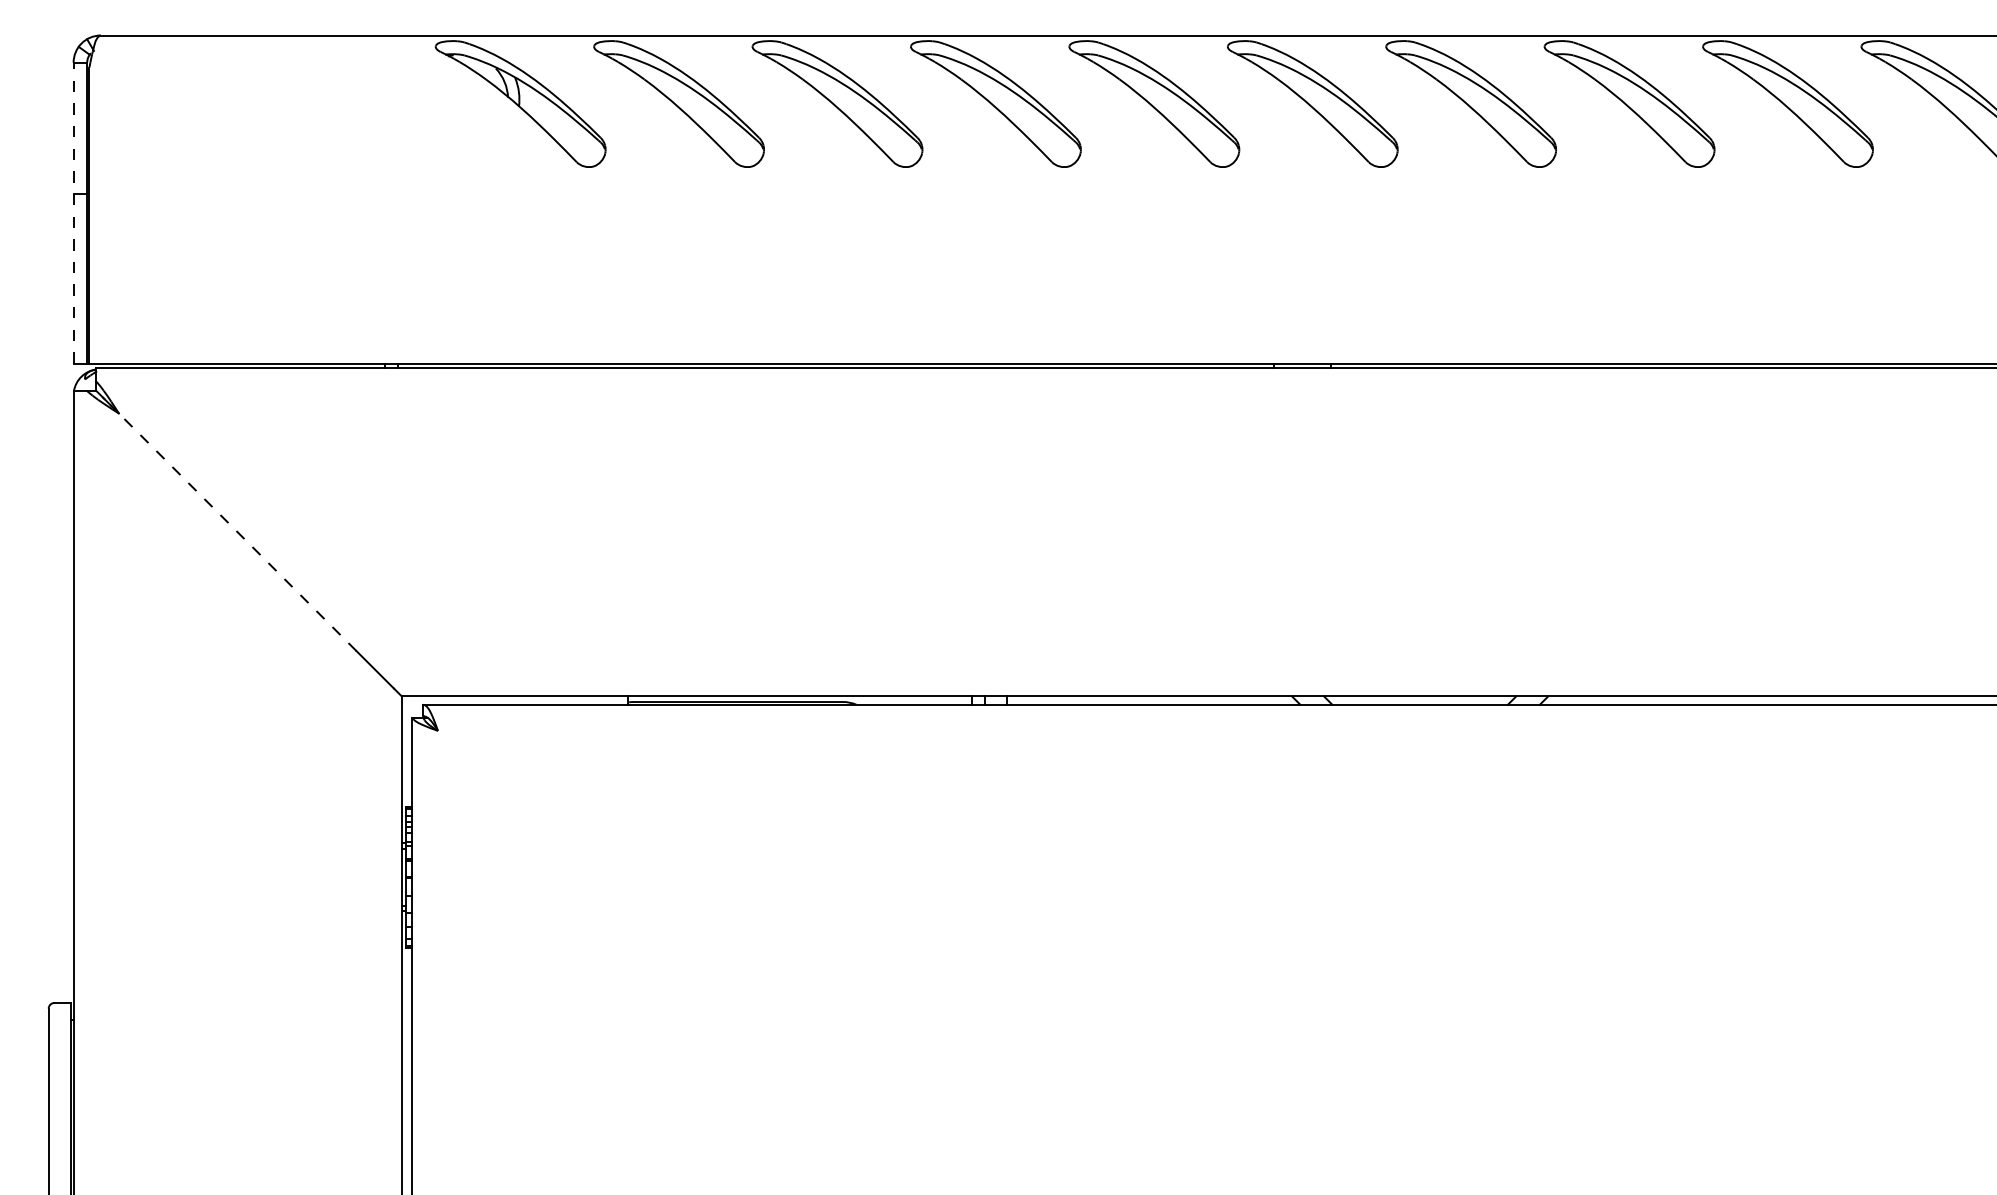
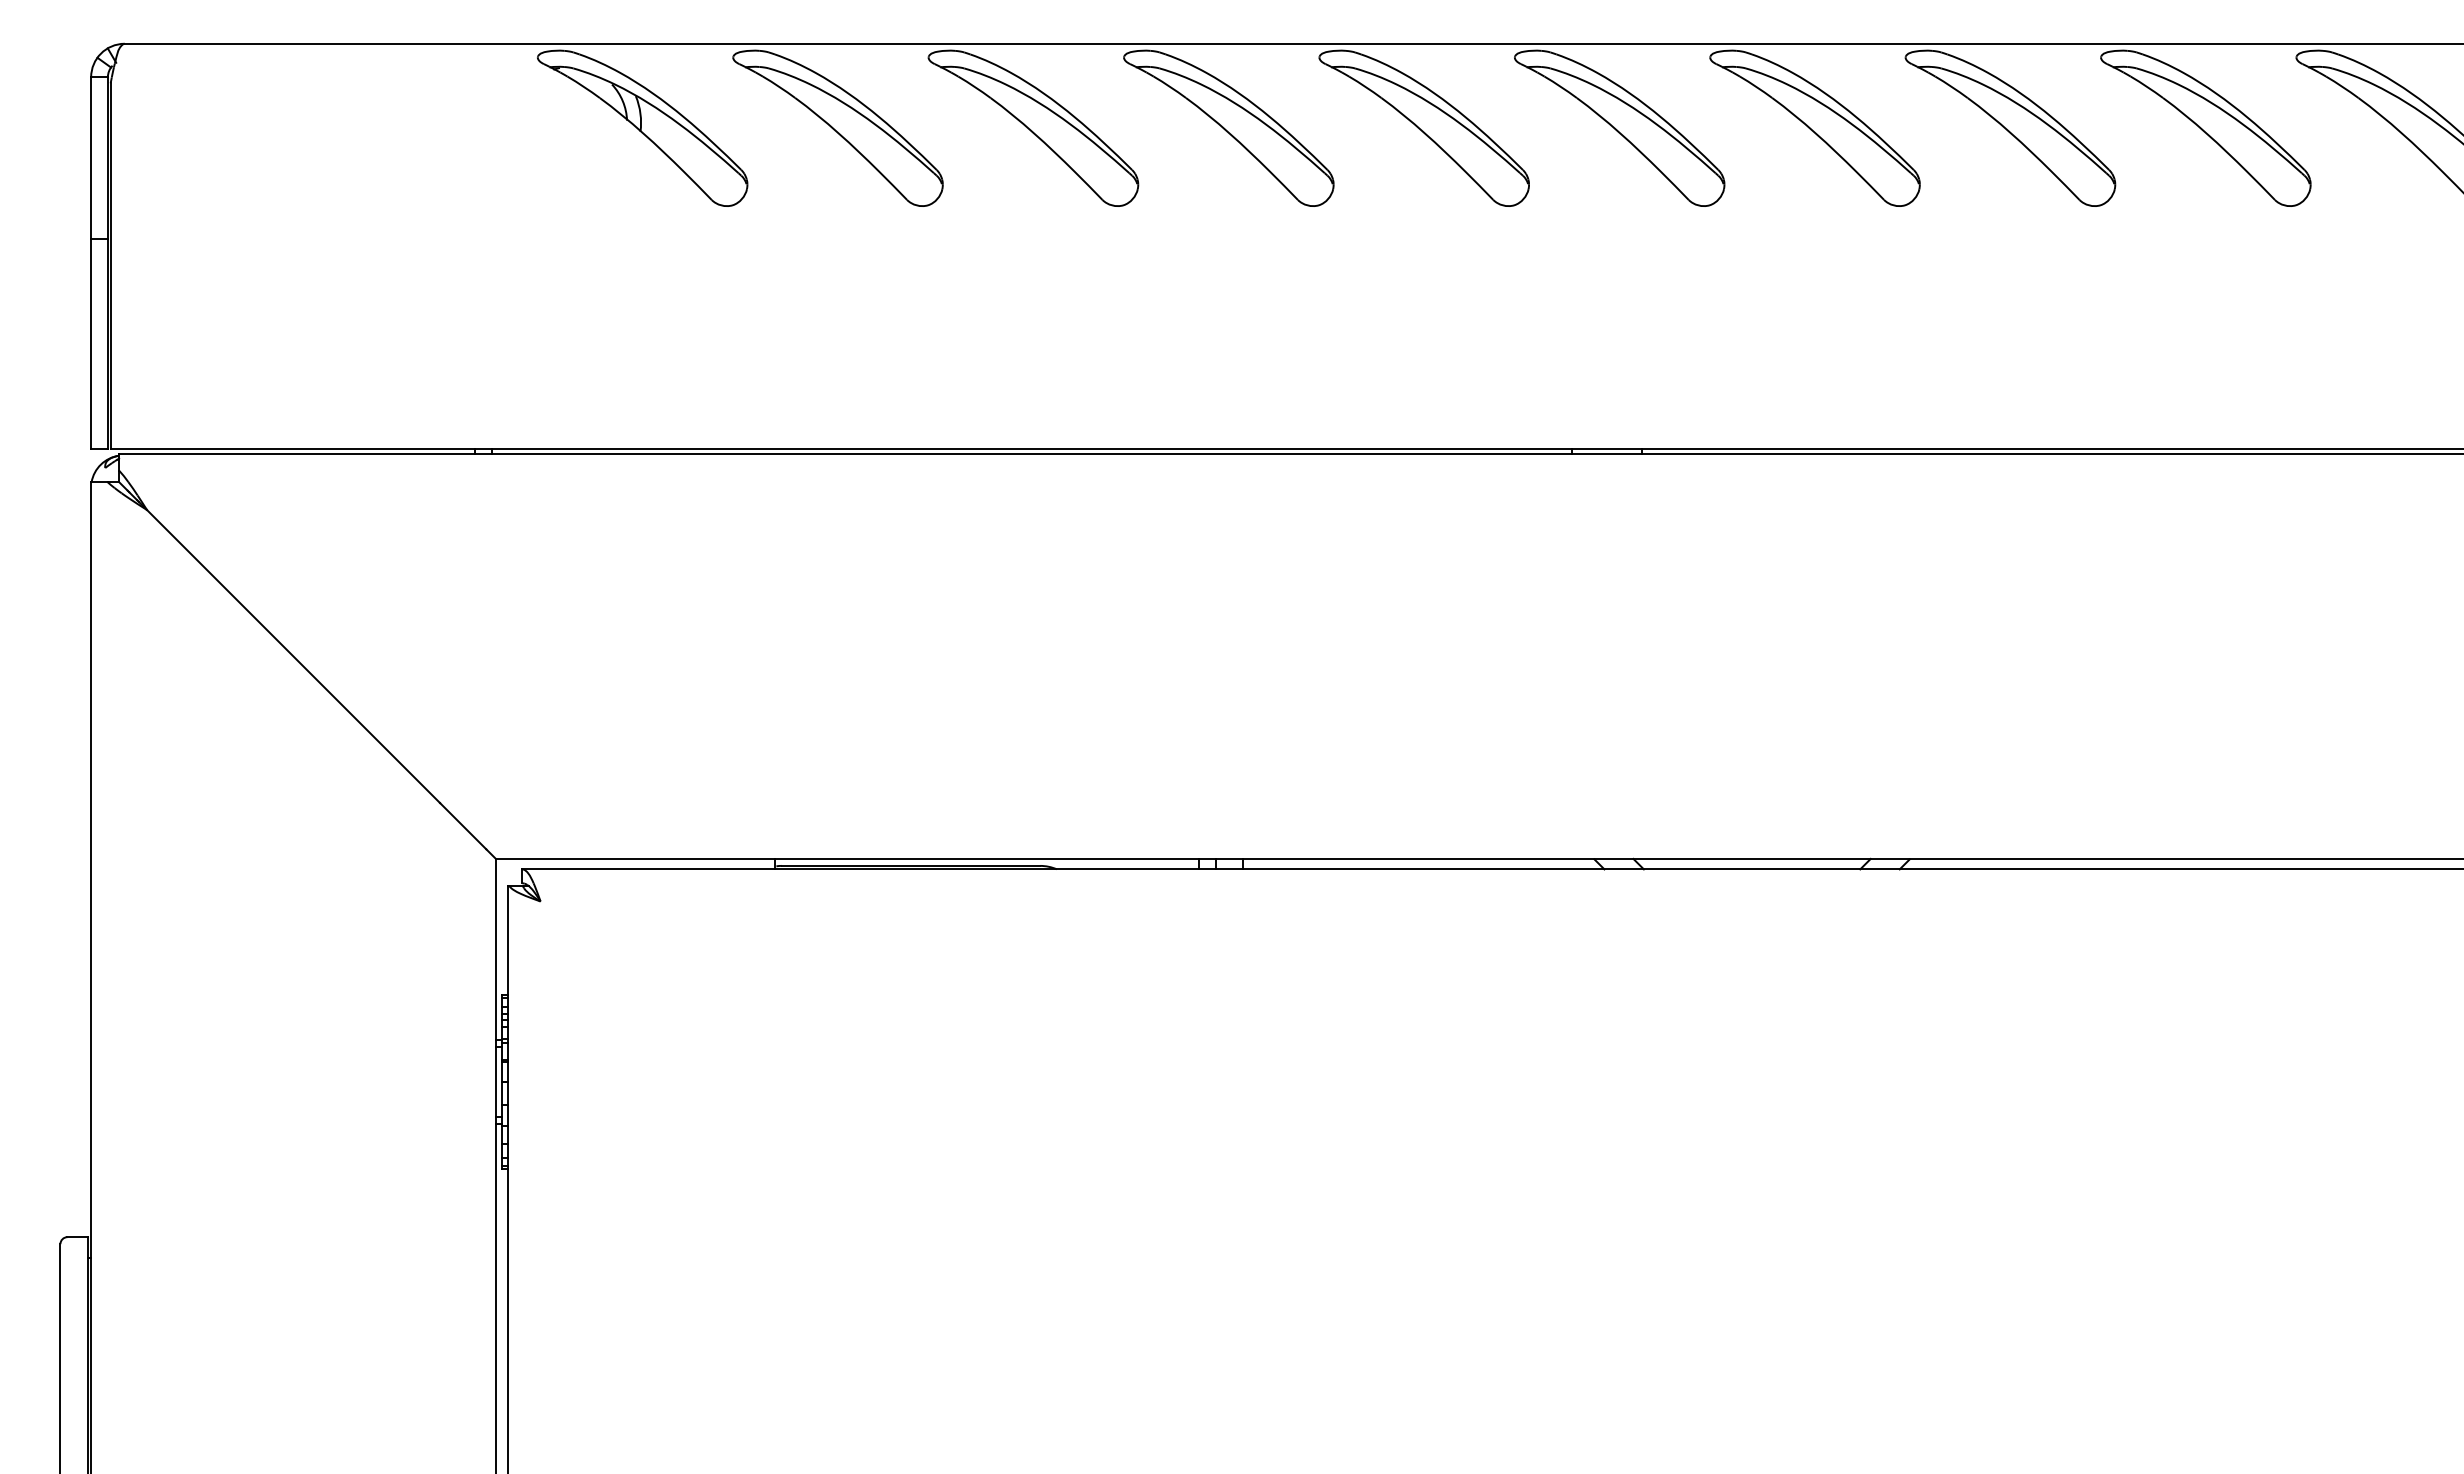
line: (73, 212) -> (91, 262), dashed -> solid
line: (237, 532) -> (293, 656), dashed -> solid

